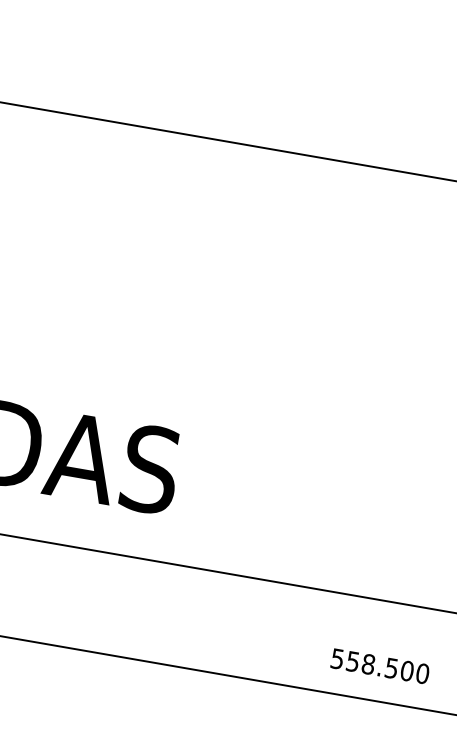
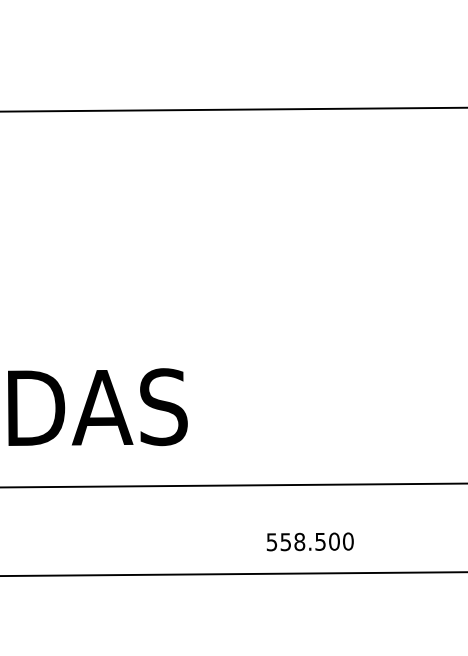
text: (379, 665) -> (309, 541), moved

